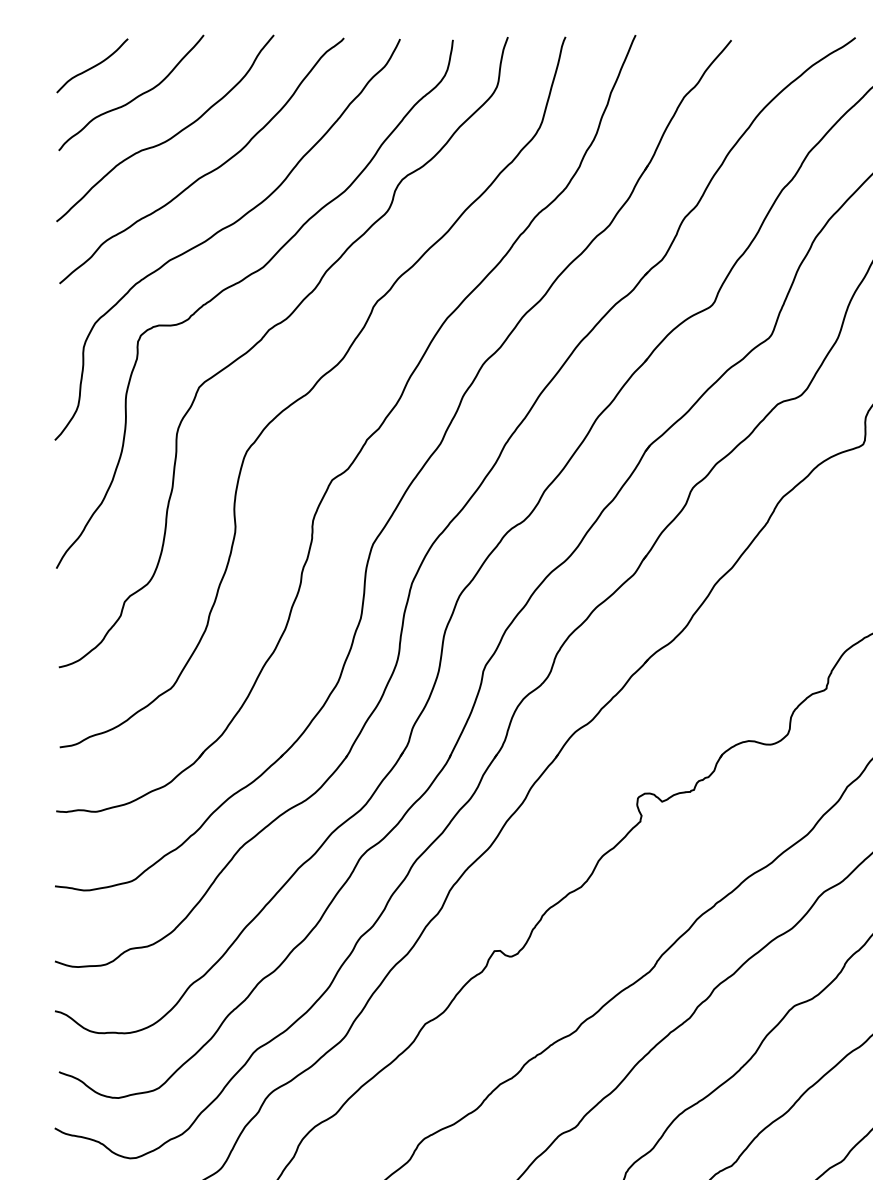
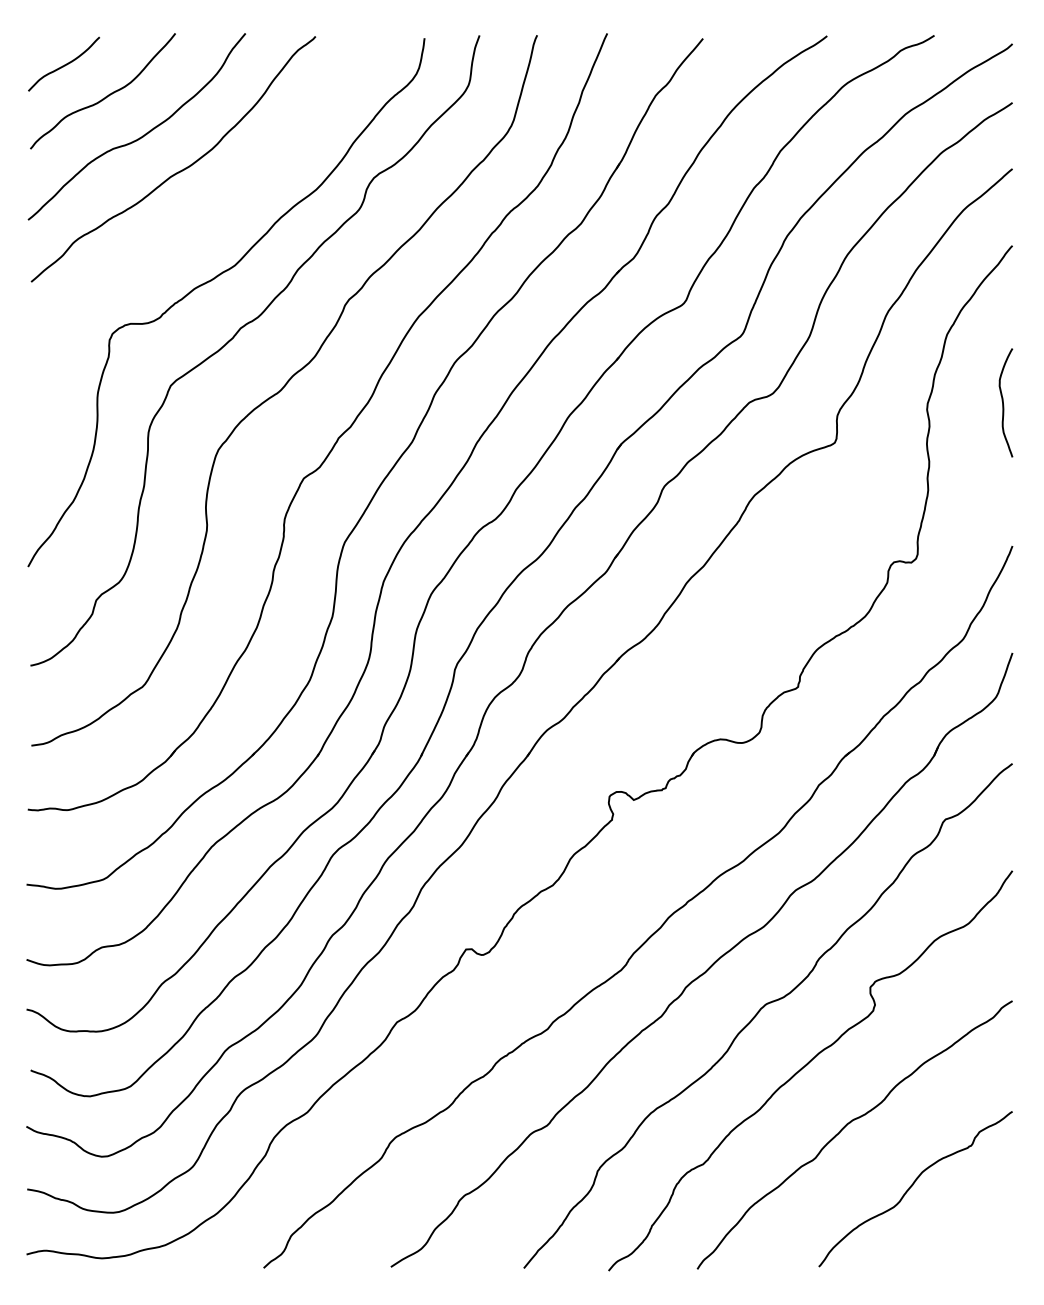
curve: (221, 231) -> (193, 229), removed

